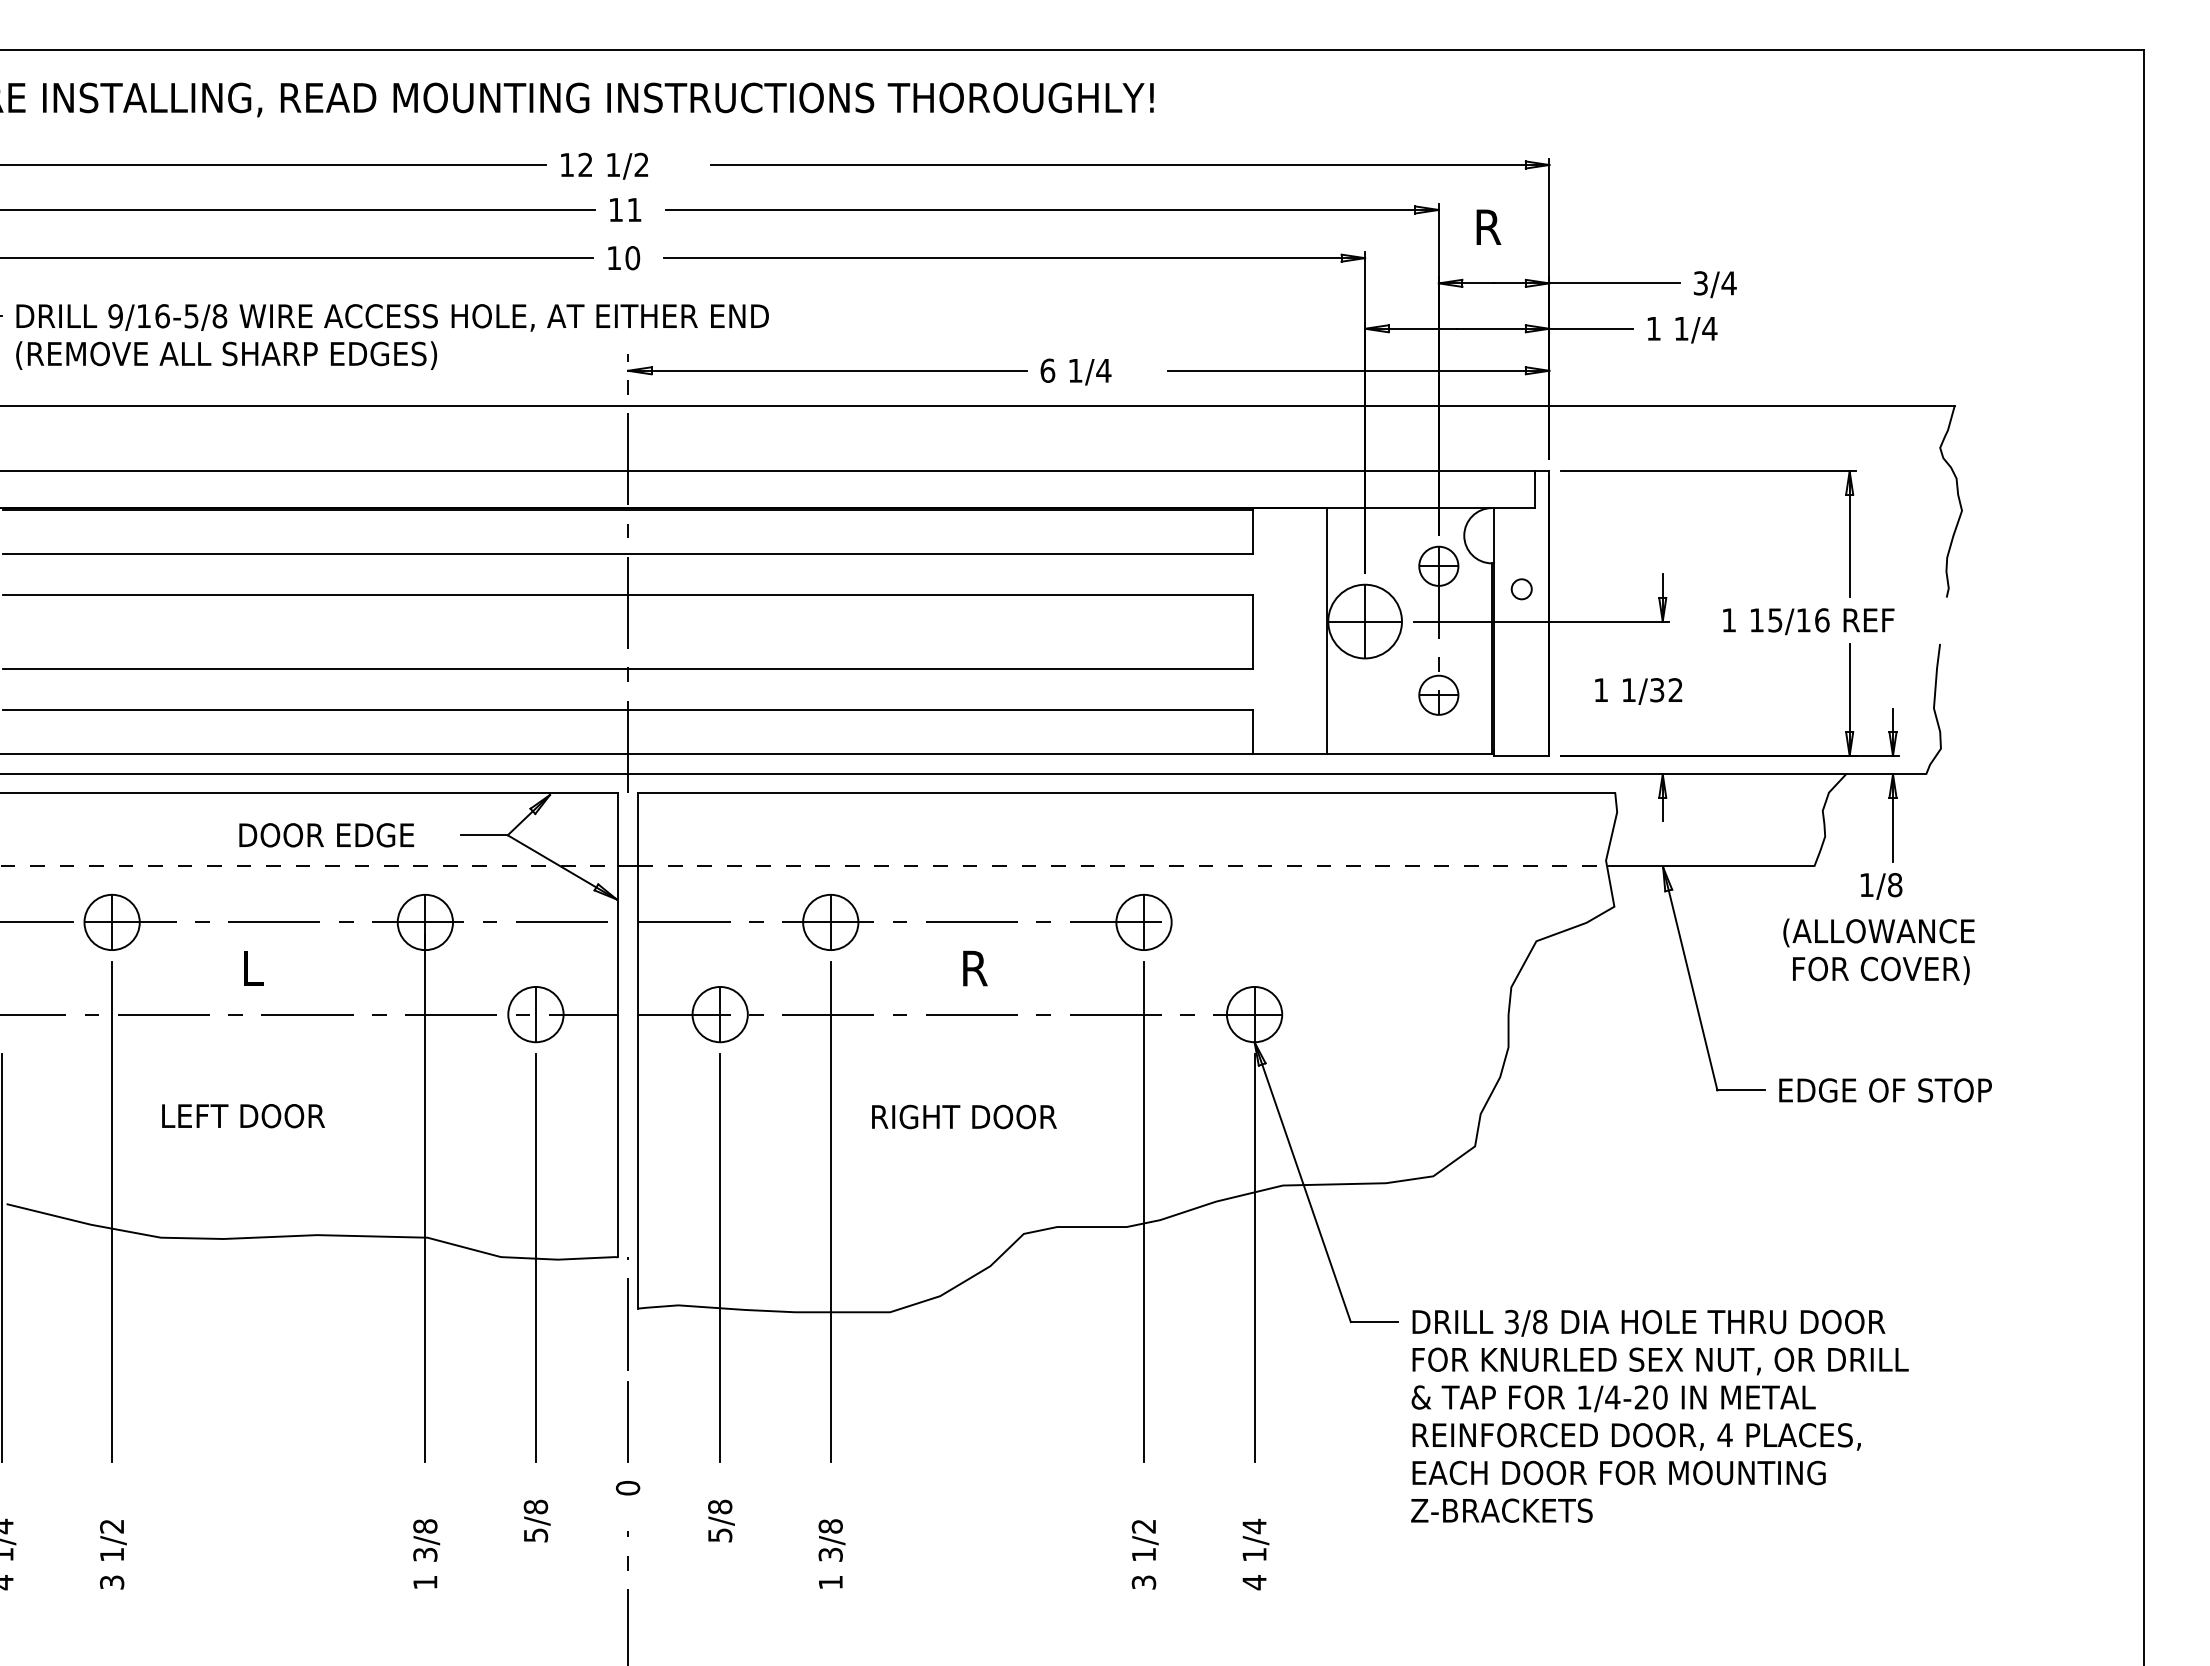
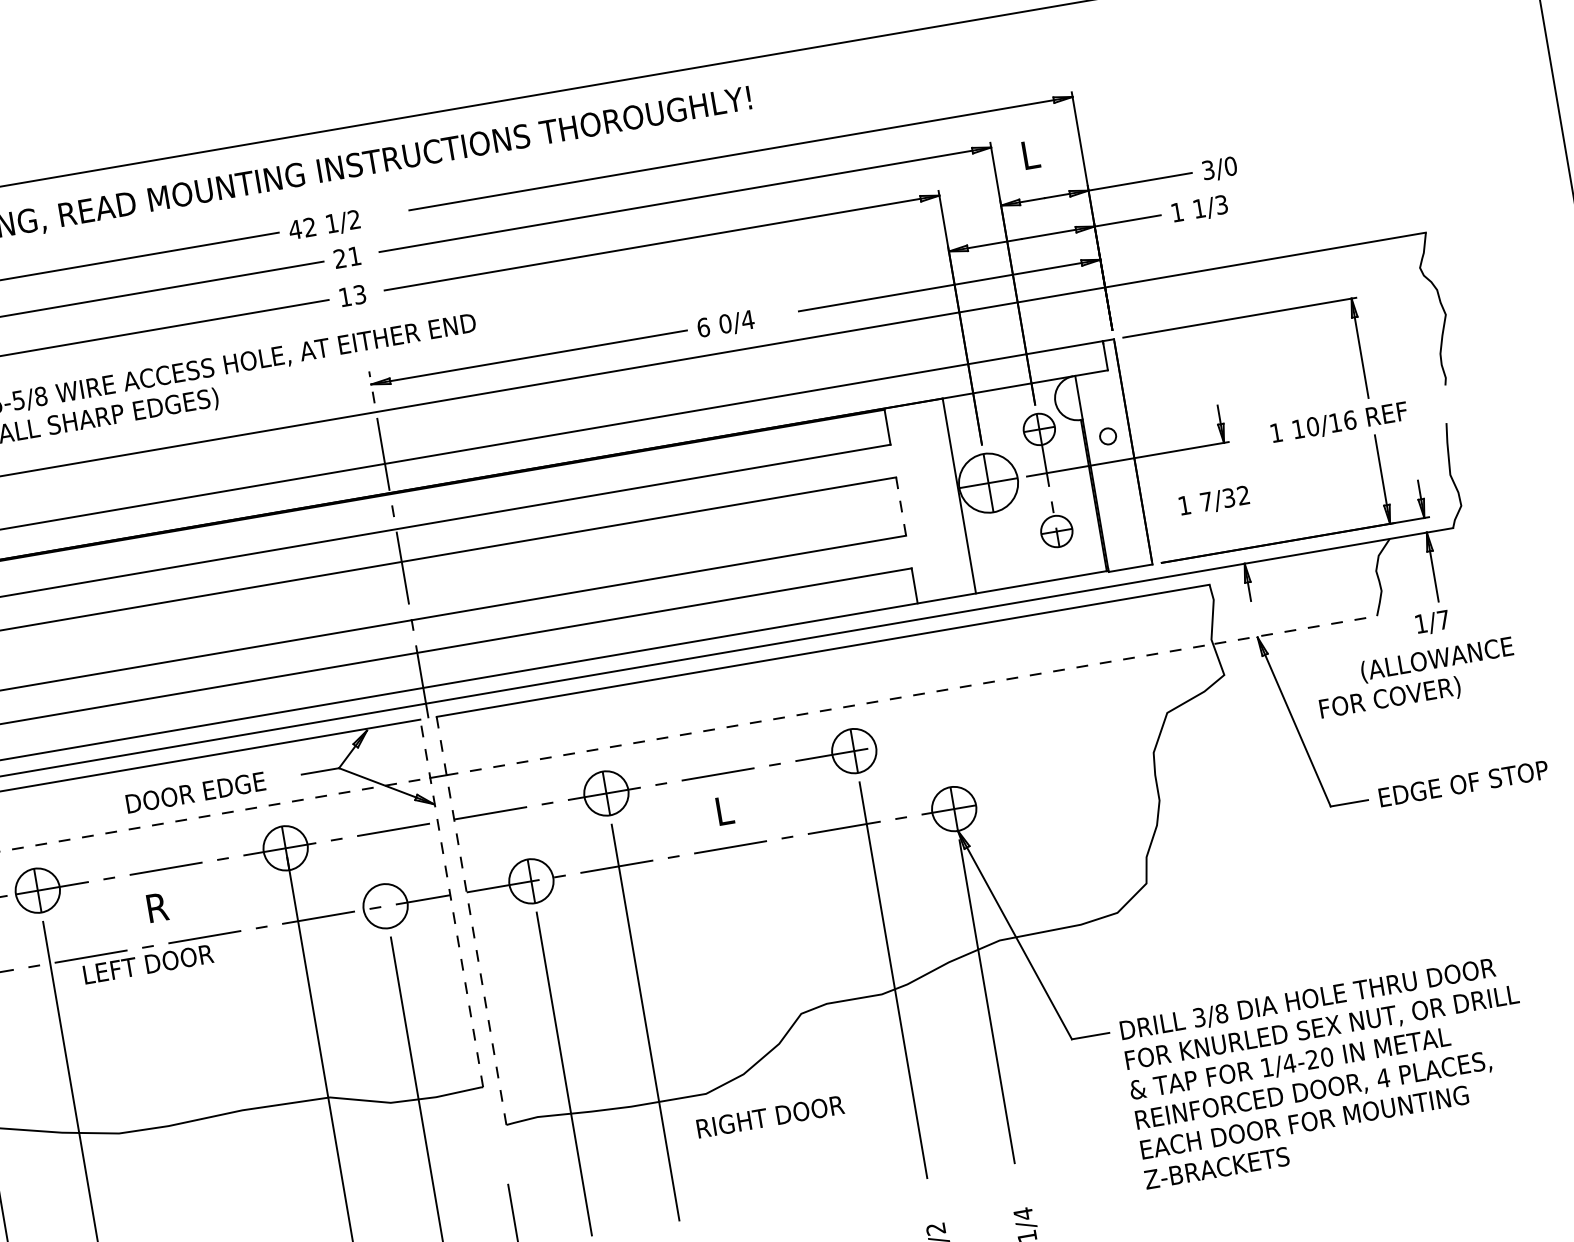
text: (566, 164) -> (294, 229), 12 -> 42
text: (615, 209) -> (339, 258), 11 -> 21
text: (1488, 226) -> (1032, 153), R -> L
text: (632, 258) -> (359, 294), 10 -> 13
text: (1728, 283) -> (1230, 166), 3/4 -> 3/0
text: (1709, 328) -> (1221, 204), 1/4 -> 1/3
text: (1075, 370) -> (725, 323), 1/4 -> 0/4
text: (1775, 620) -> (1313, 426), 15/16 -> 10/16
line: (1252, 631) -> (900, 506), solid -> dashed
text: (1628, 689) -> (1206, 501), 1/32 -> 7/32
line: (1711, 866) -> (1295, 630), solid -> dashed
text: (1895, 885) -> (1443, 620), 1/8 -> 1/7
text: (255, 967) -> (157, 906), L -> R
text: (975, 968) -> (727, 810), R -> L
text: (1881, 970) -> (1390, 698), moved
line: (535, 1014) -> (385, 906), removed
line: (617, 1024) -> (451, 903), solid -> dashed
line: (638, 1050) -> (471, 920), solid -> dashed
text: (243, 1116) -> (148, 964), moved
text: (964, 1116) -> (770, 1116), moved
line: (627, 1313) -> (498, 1130), removed

